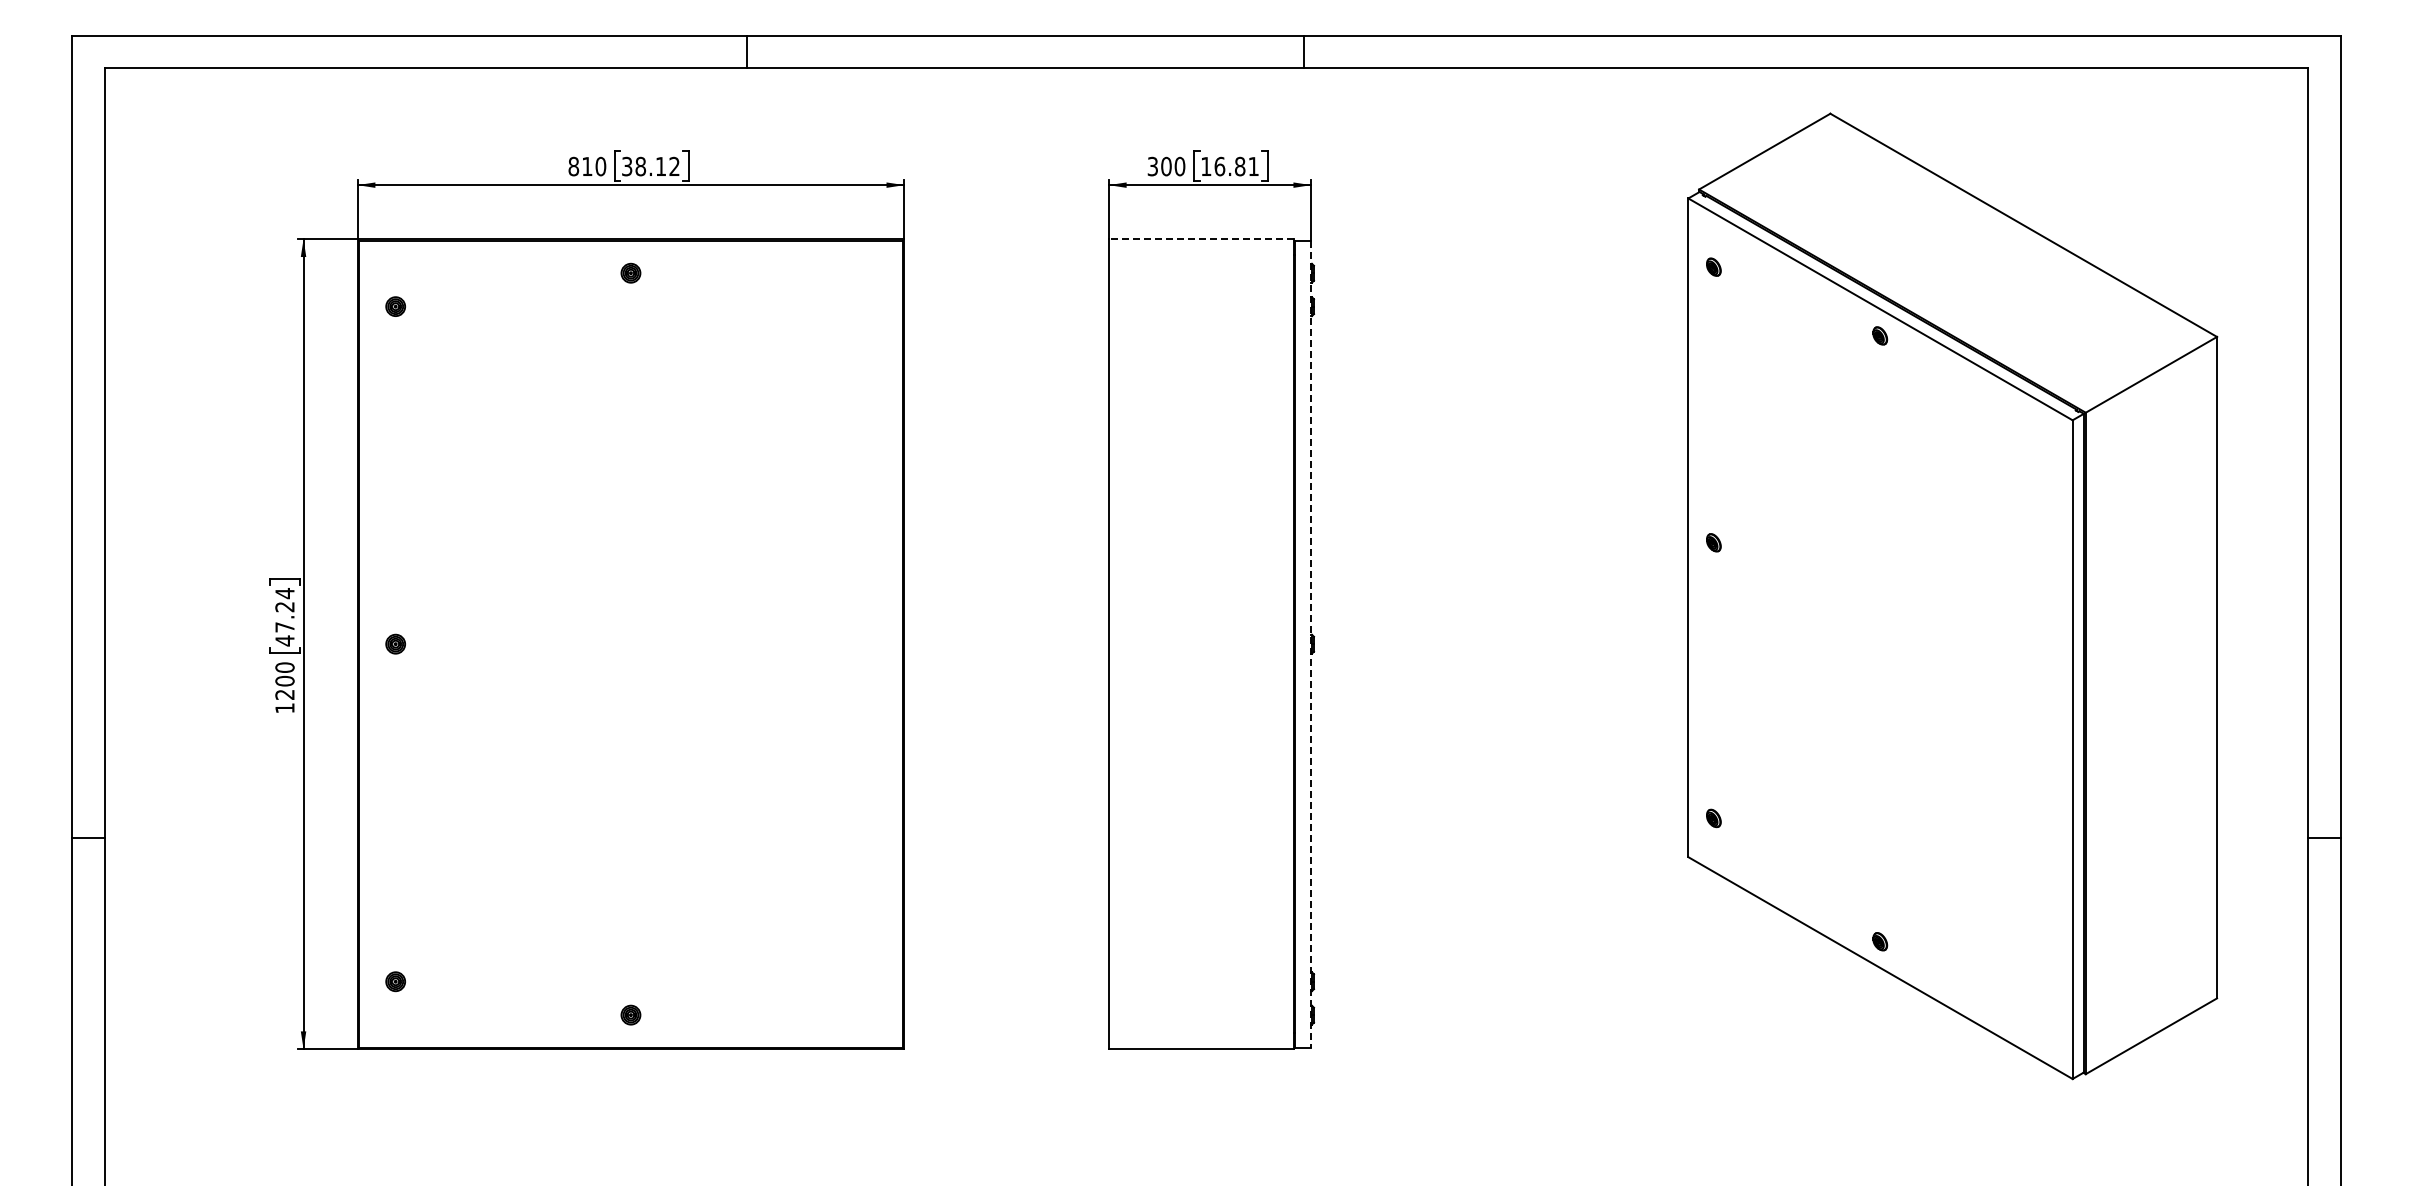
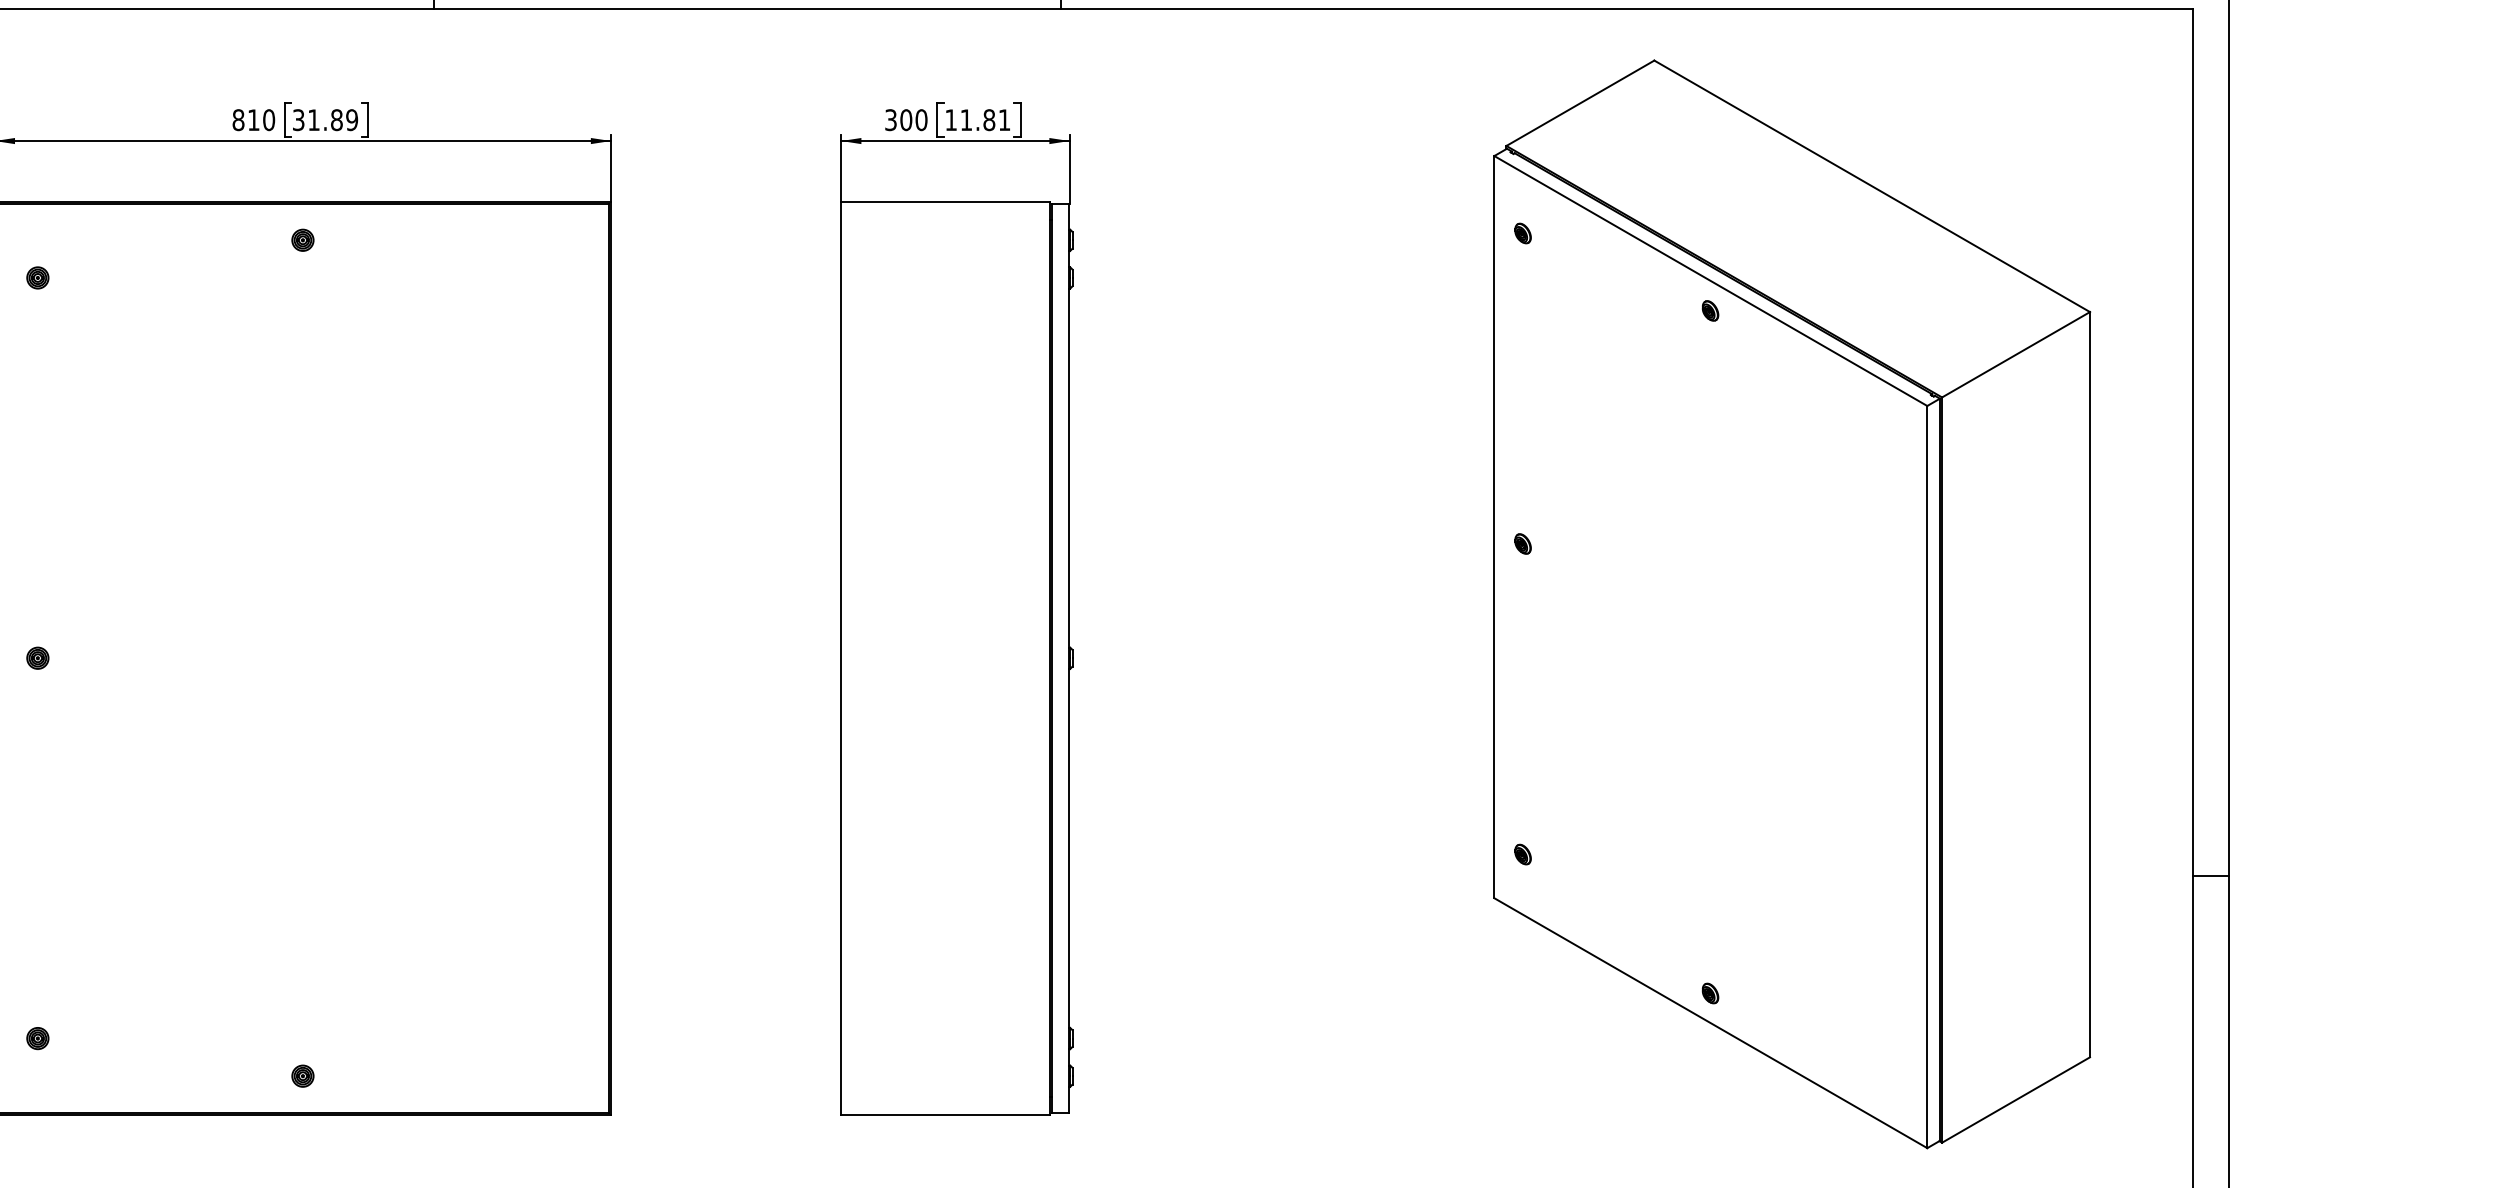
text: (657, 166) -> (332, 120), 38.12 -> 31.89
text: (1219, 166) -> (966, 120), 16.81 -> 11.81
line: (1201, 239) -> (945, 202), dashed -> solid
line: (1311, 644) -> (1069, 658), dashed -> solid

